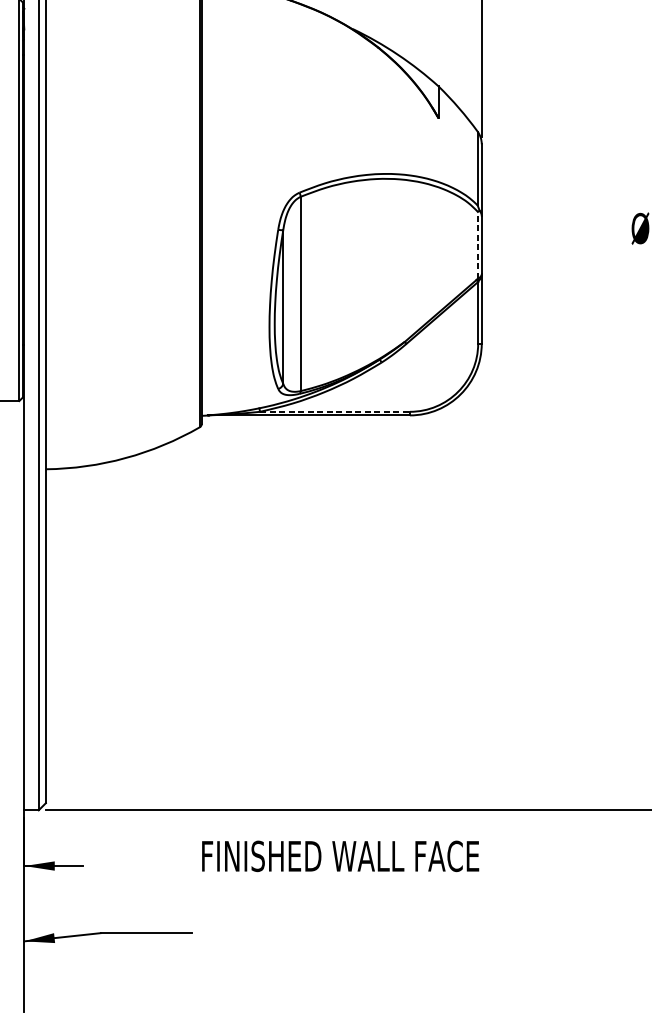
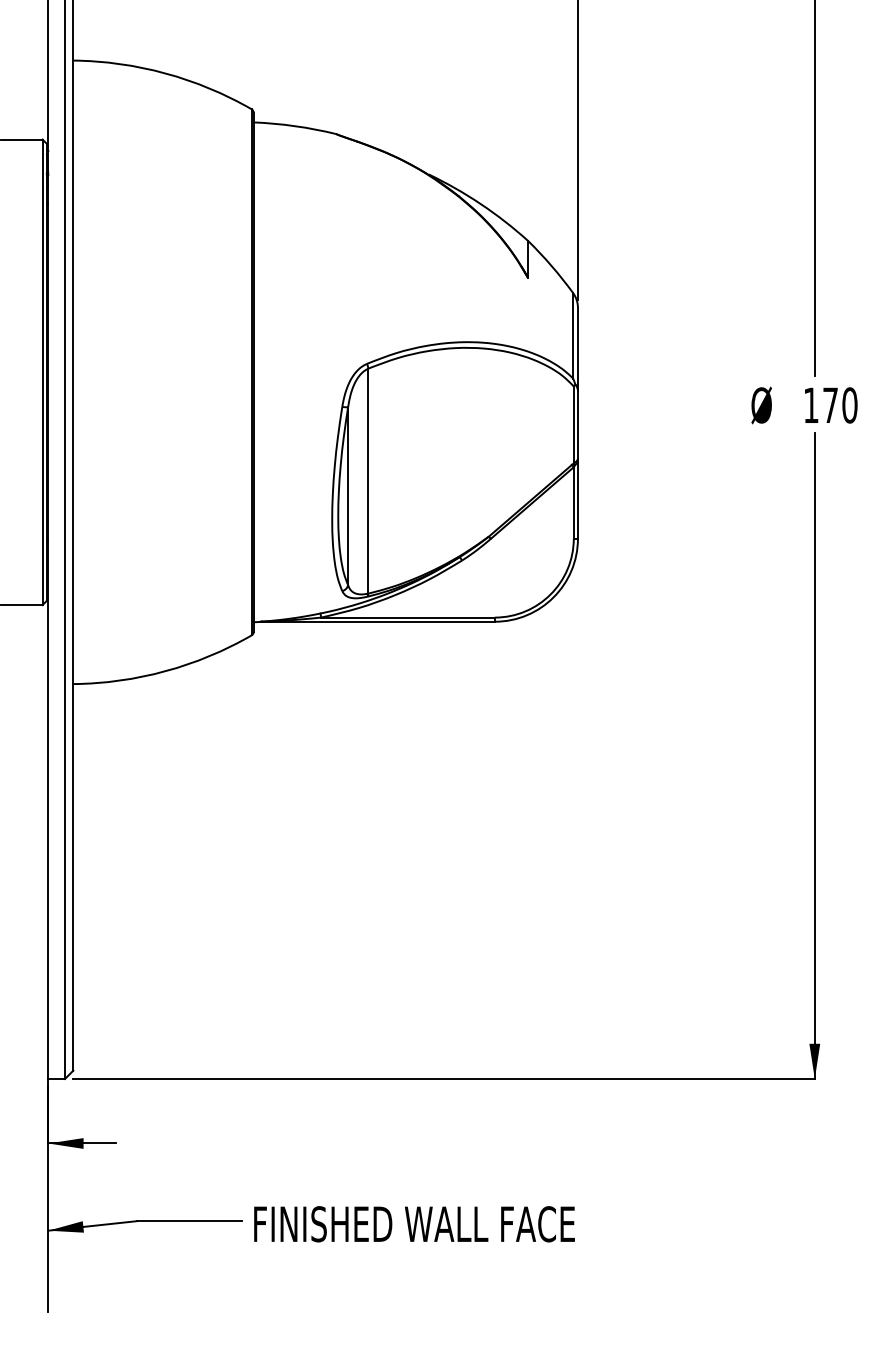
line: (477, 245) -> (573, 424), dashed -> solid
line: (335, 411) -> (408, 617), dashed -> solid
text: (340, 856) -> (414, 1224), moved

